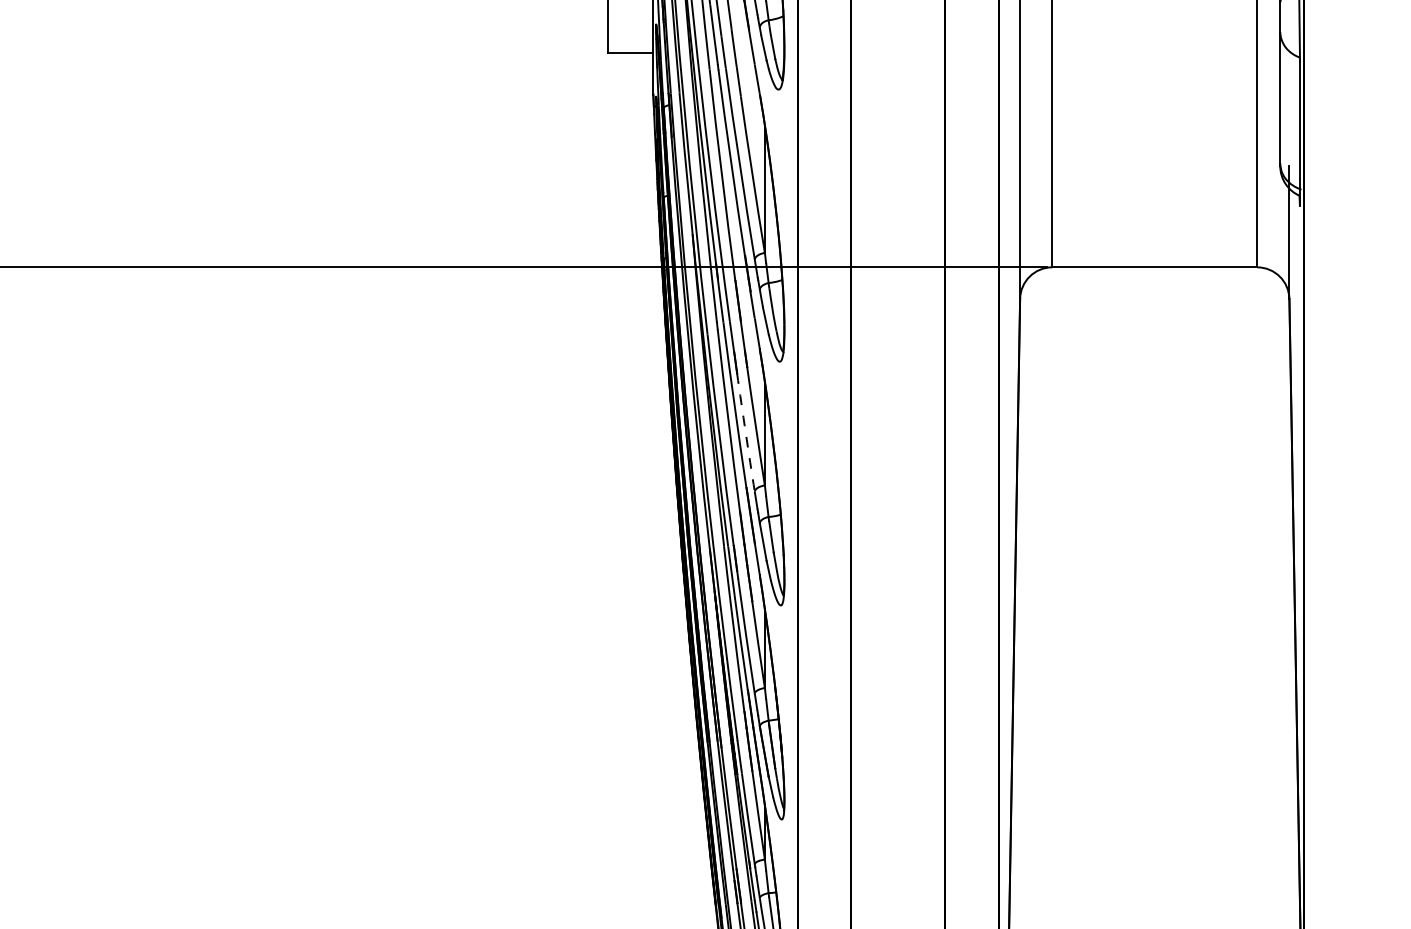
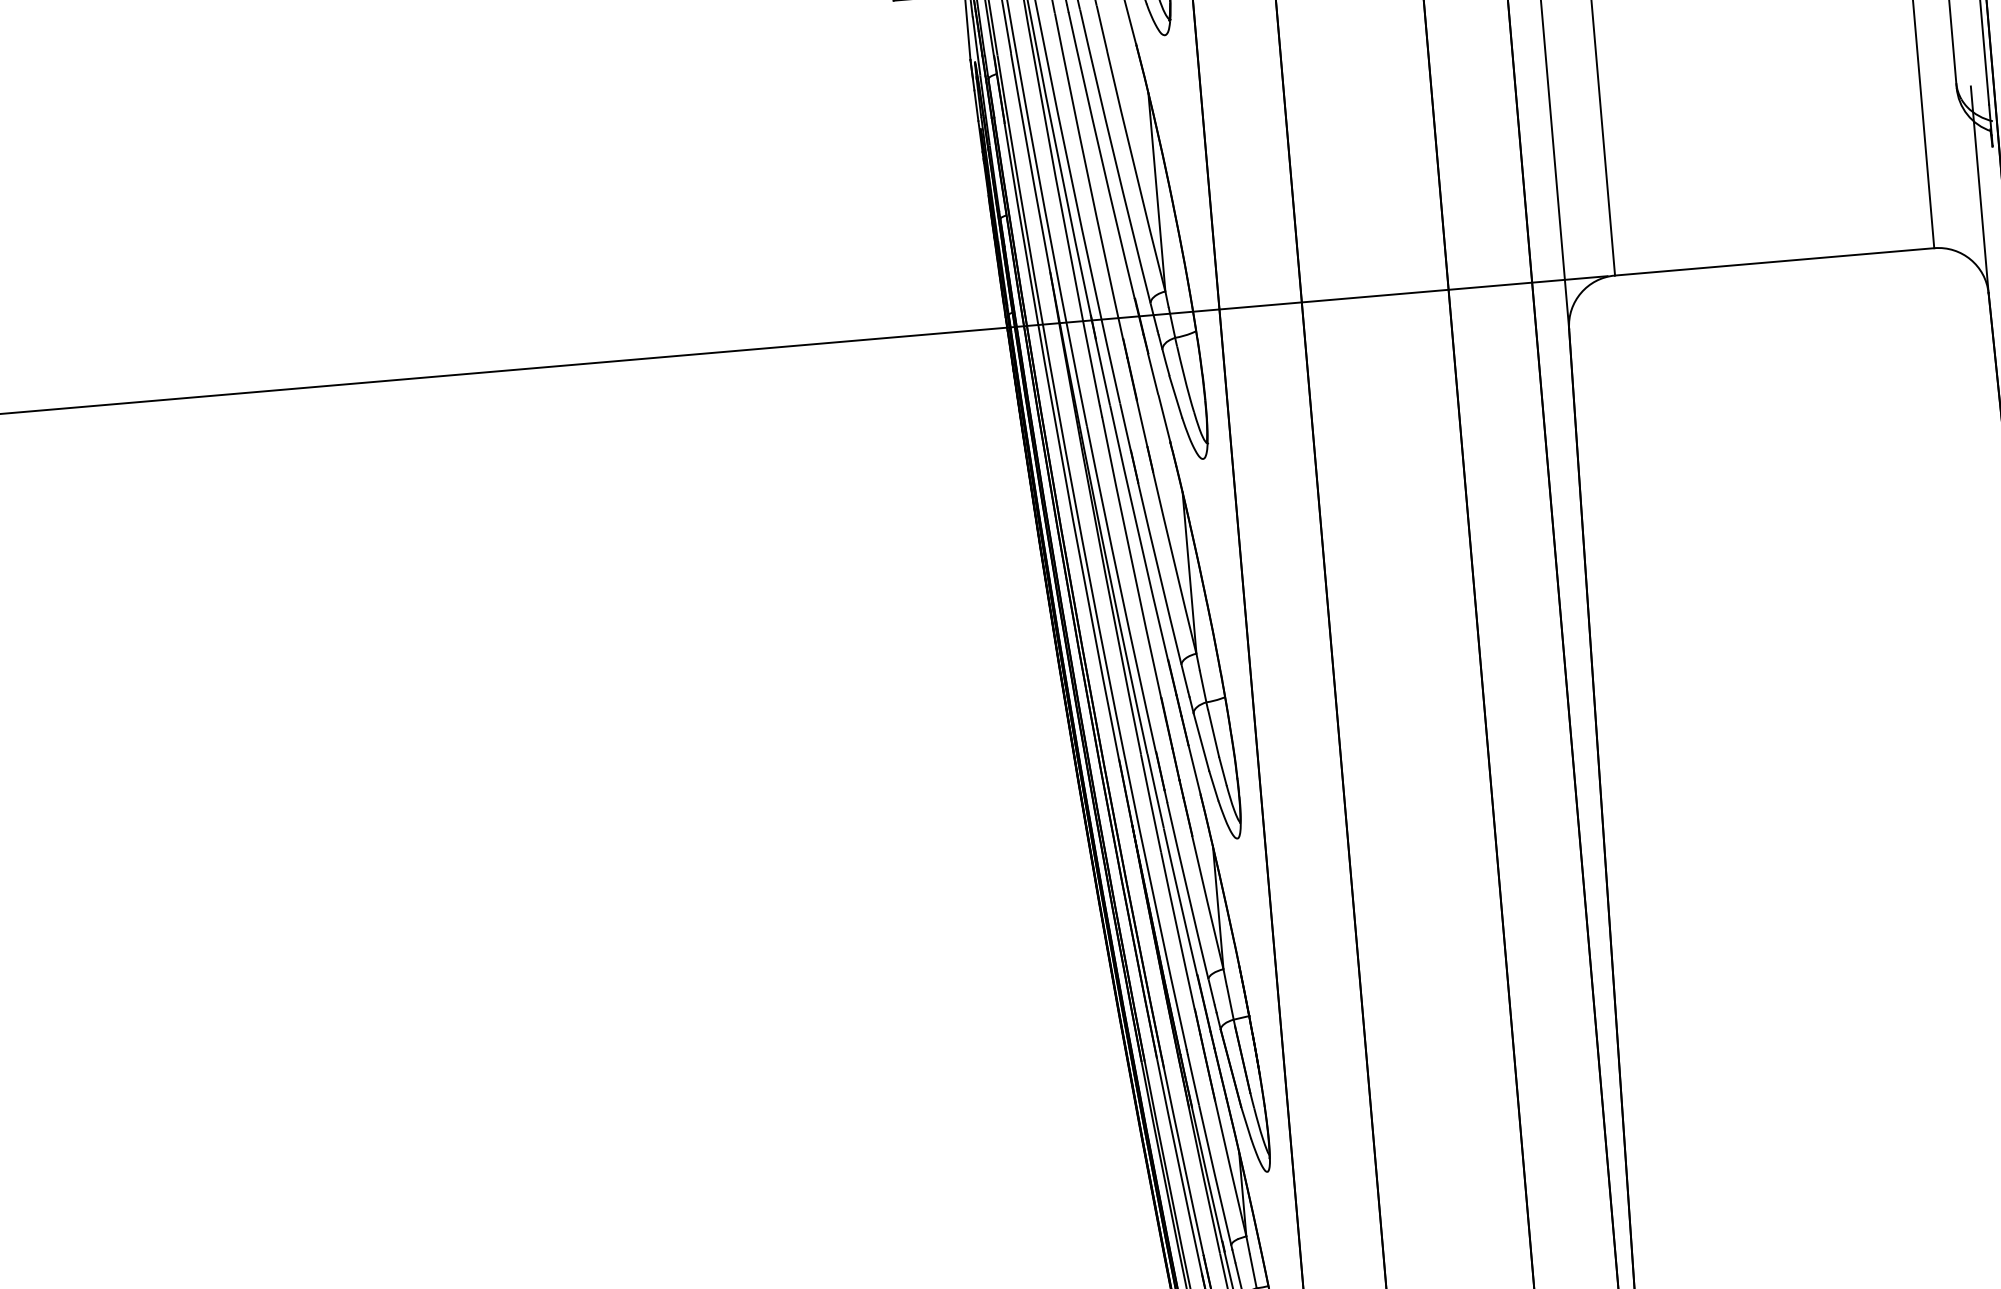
arc: (745, 432) -> (1159, 573), dashed -> solid

